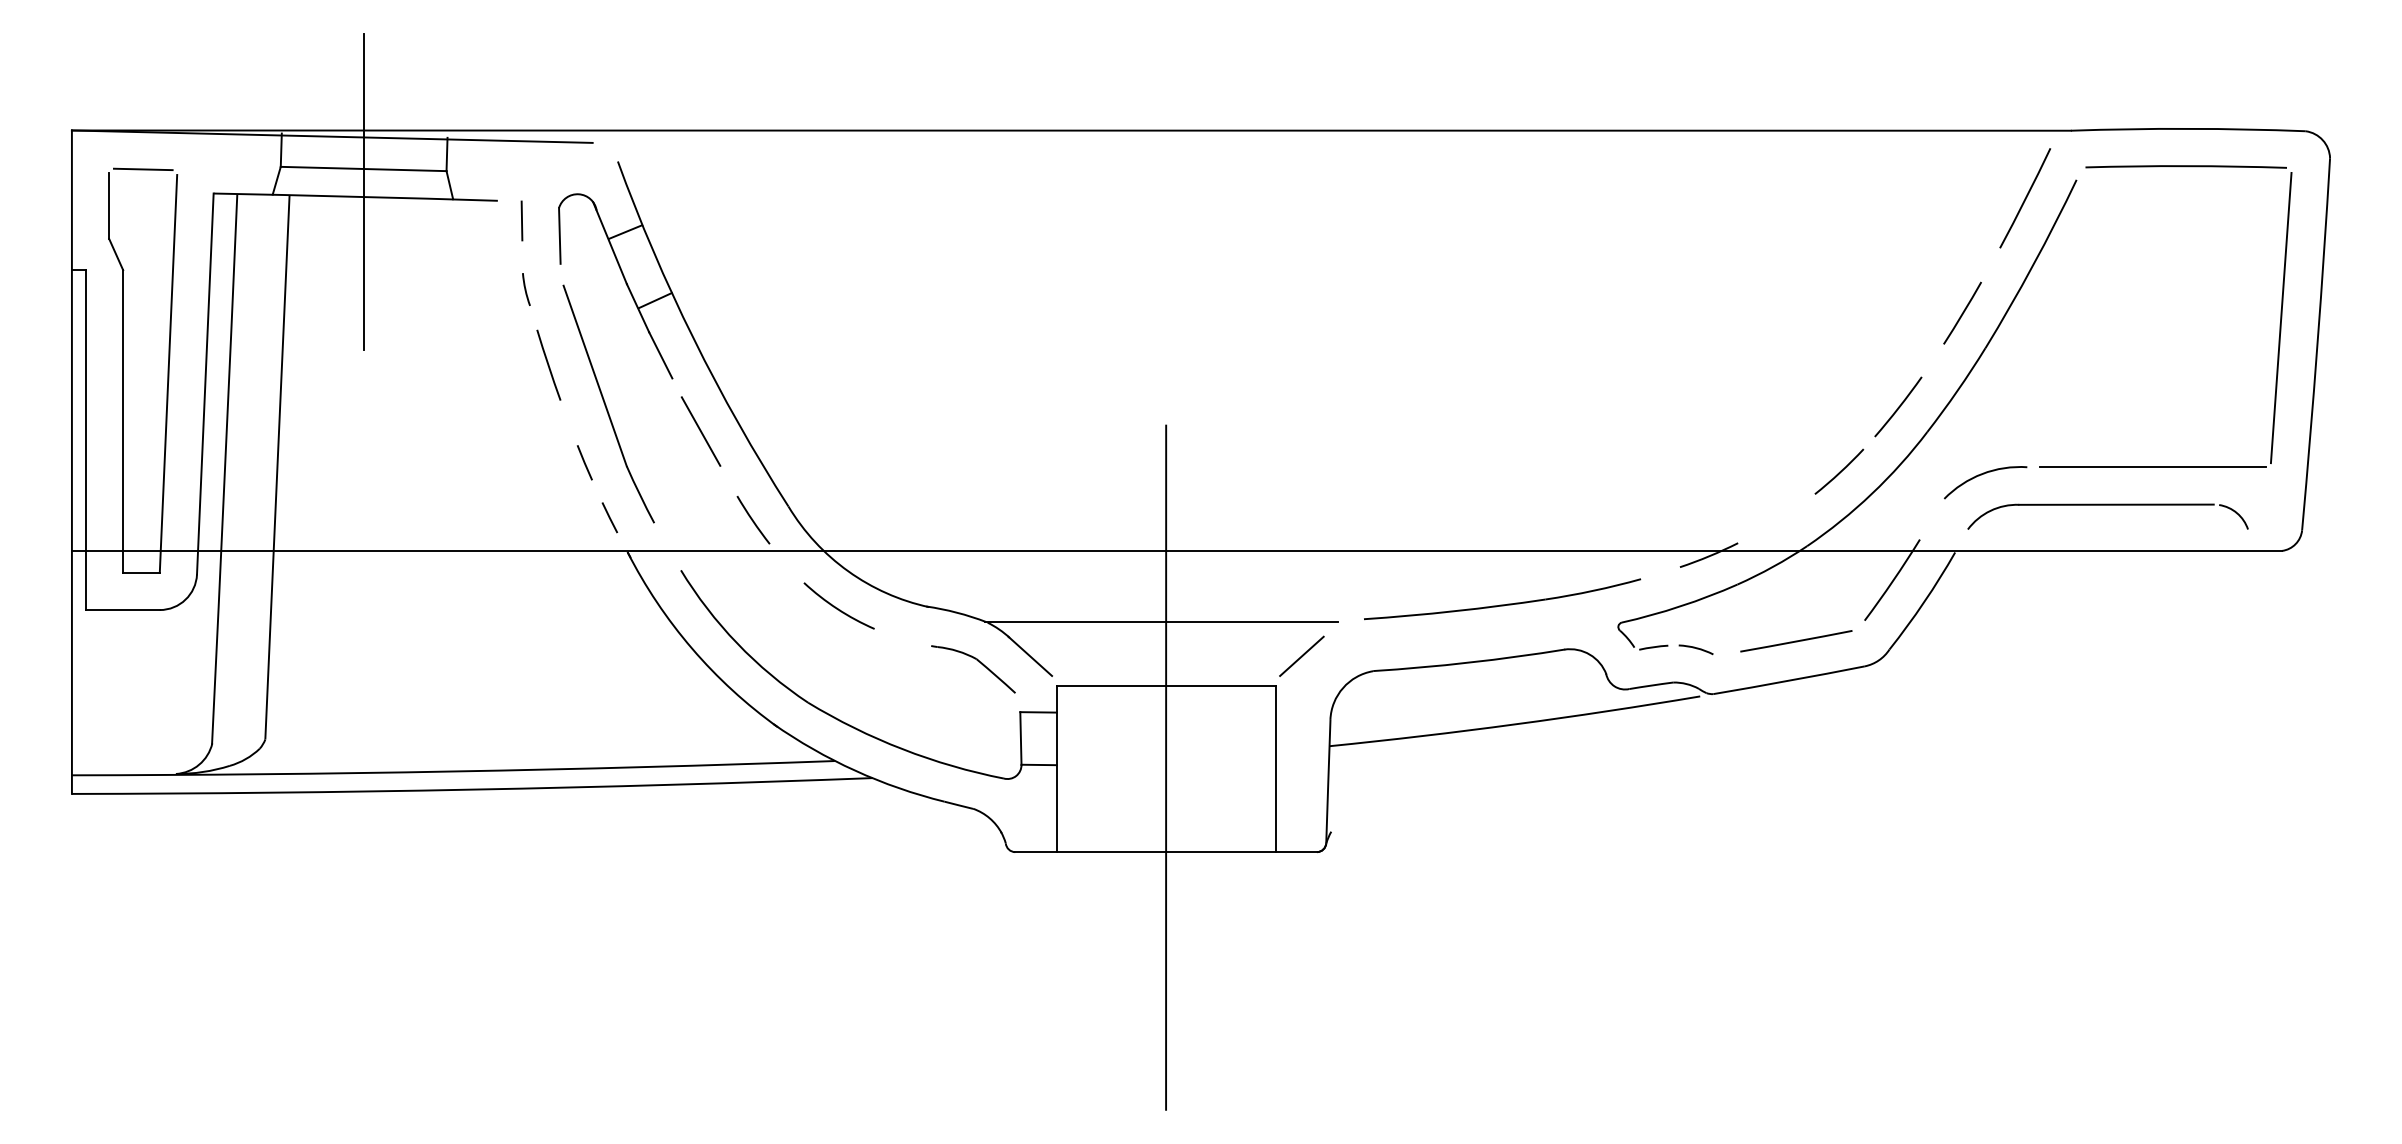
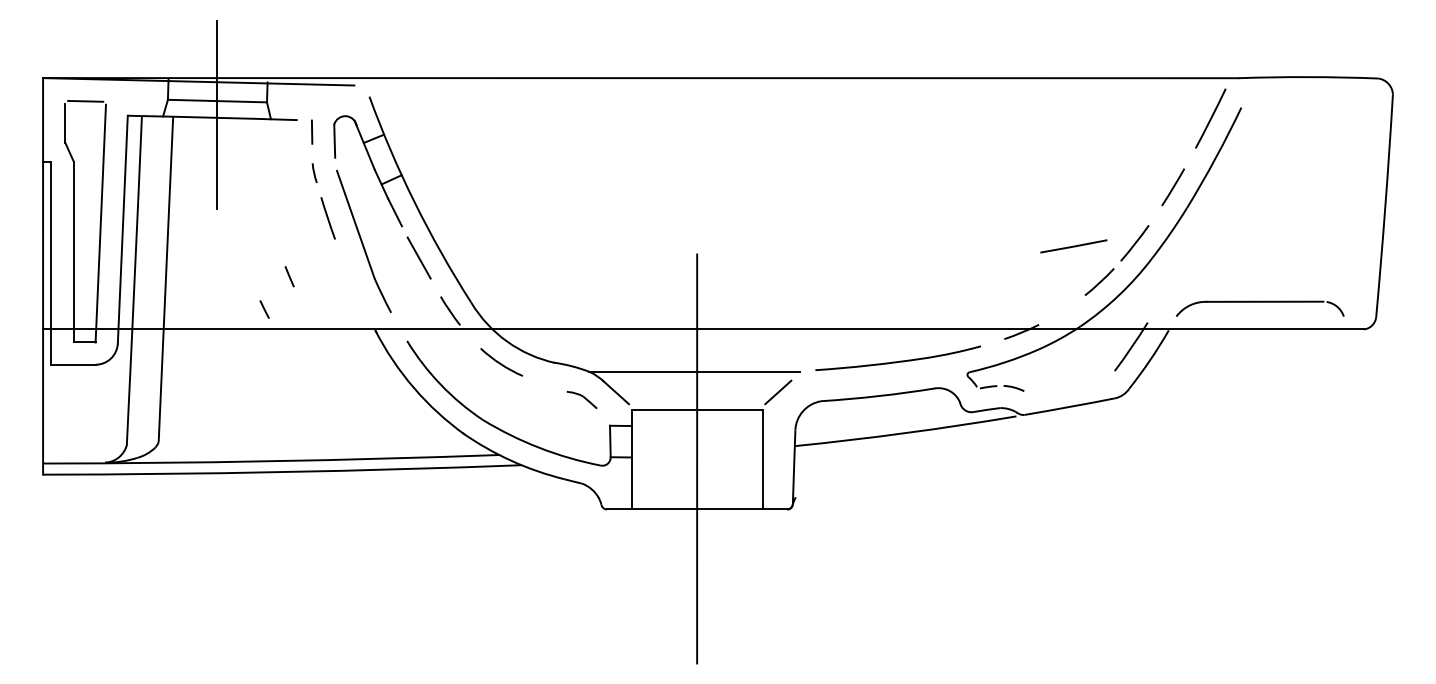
line: (584, 462) -> (289, 276), moved
part: (2118, 465) -> (1266, 278), removed
line: (609, 517) -> (264, 309), moved
line: (1795, 641) -> (1073, 246), moved
part: (972, 668) -> (581, 399), size x0.6

